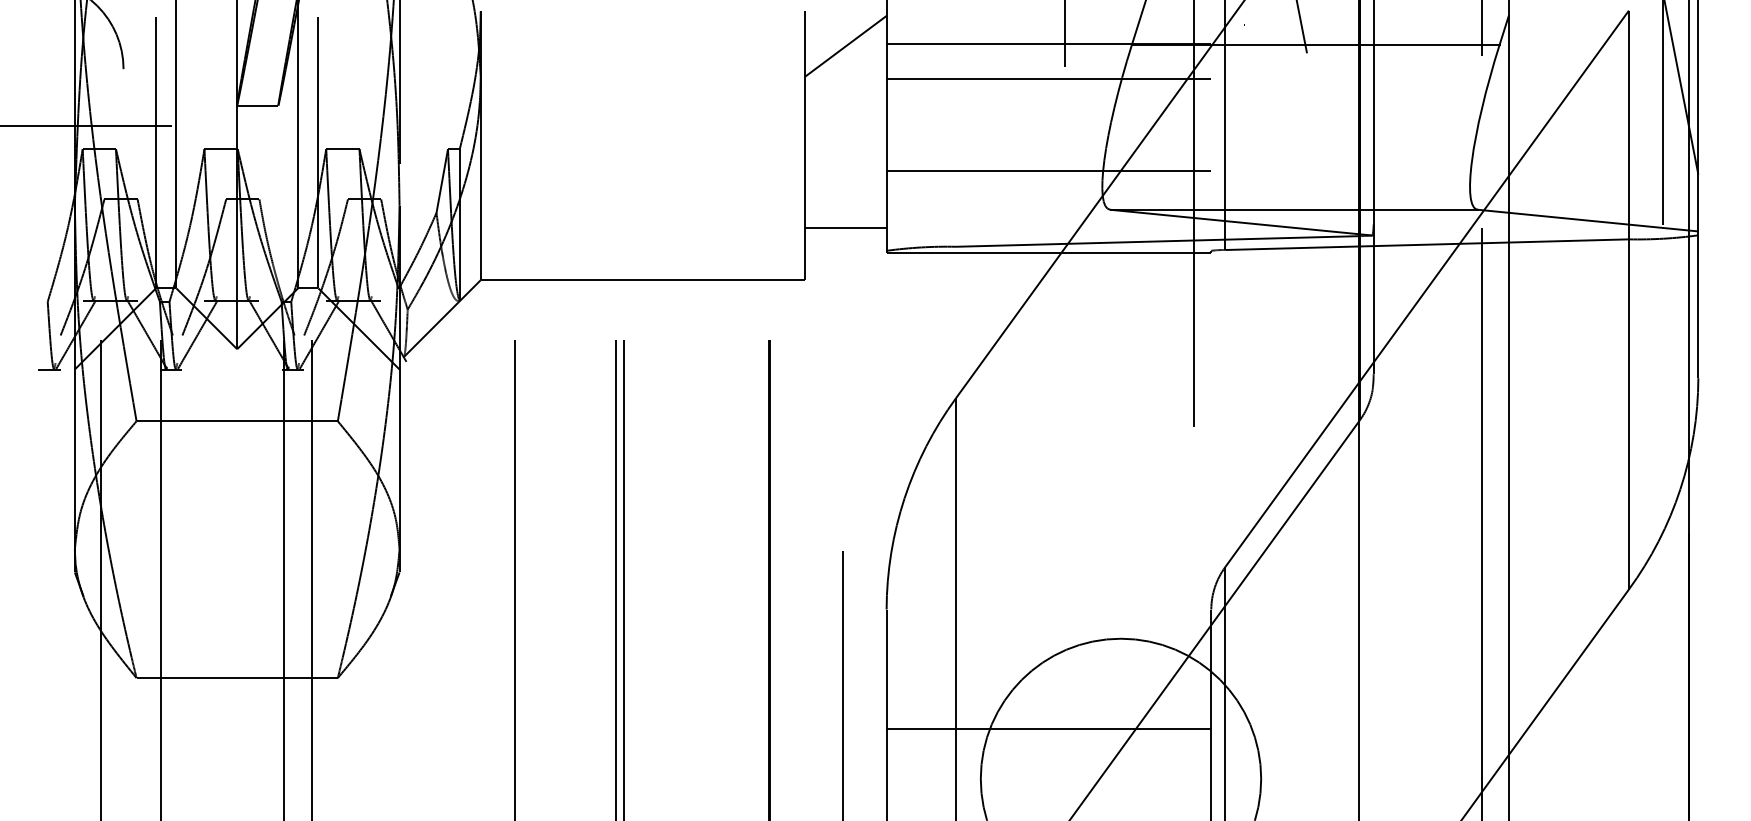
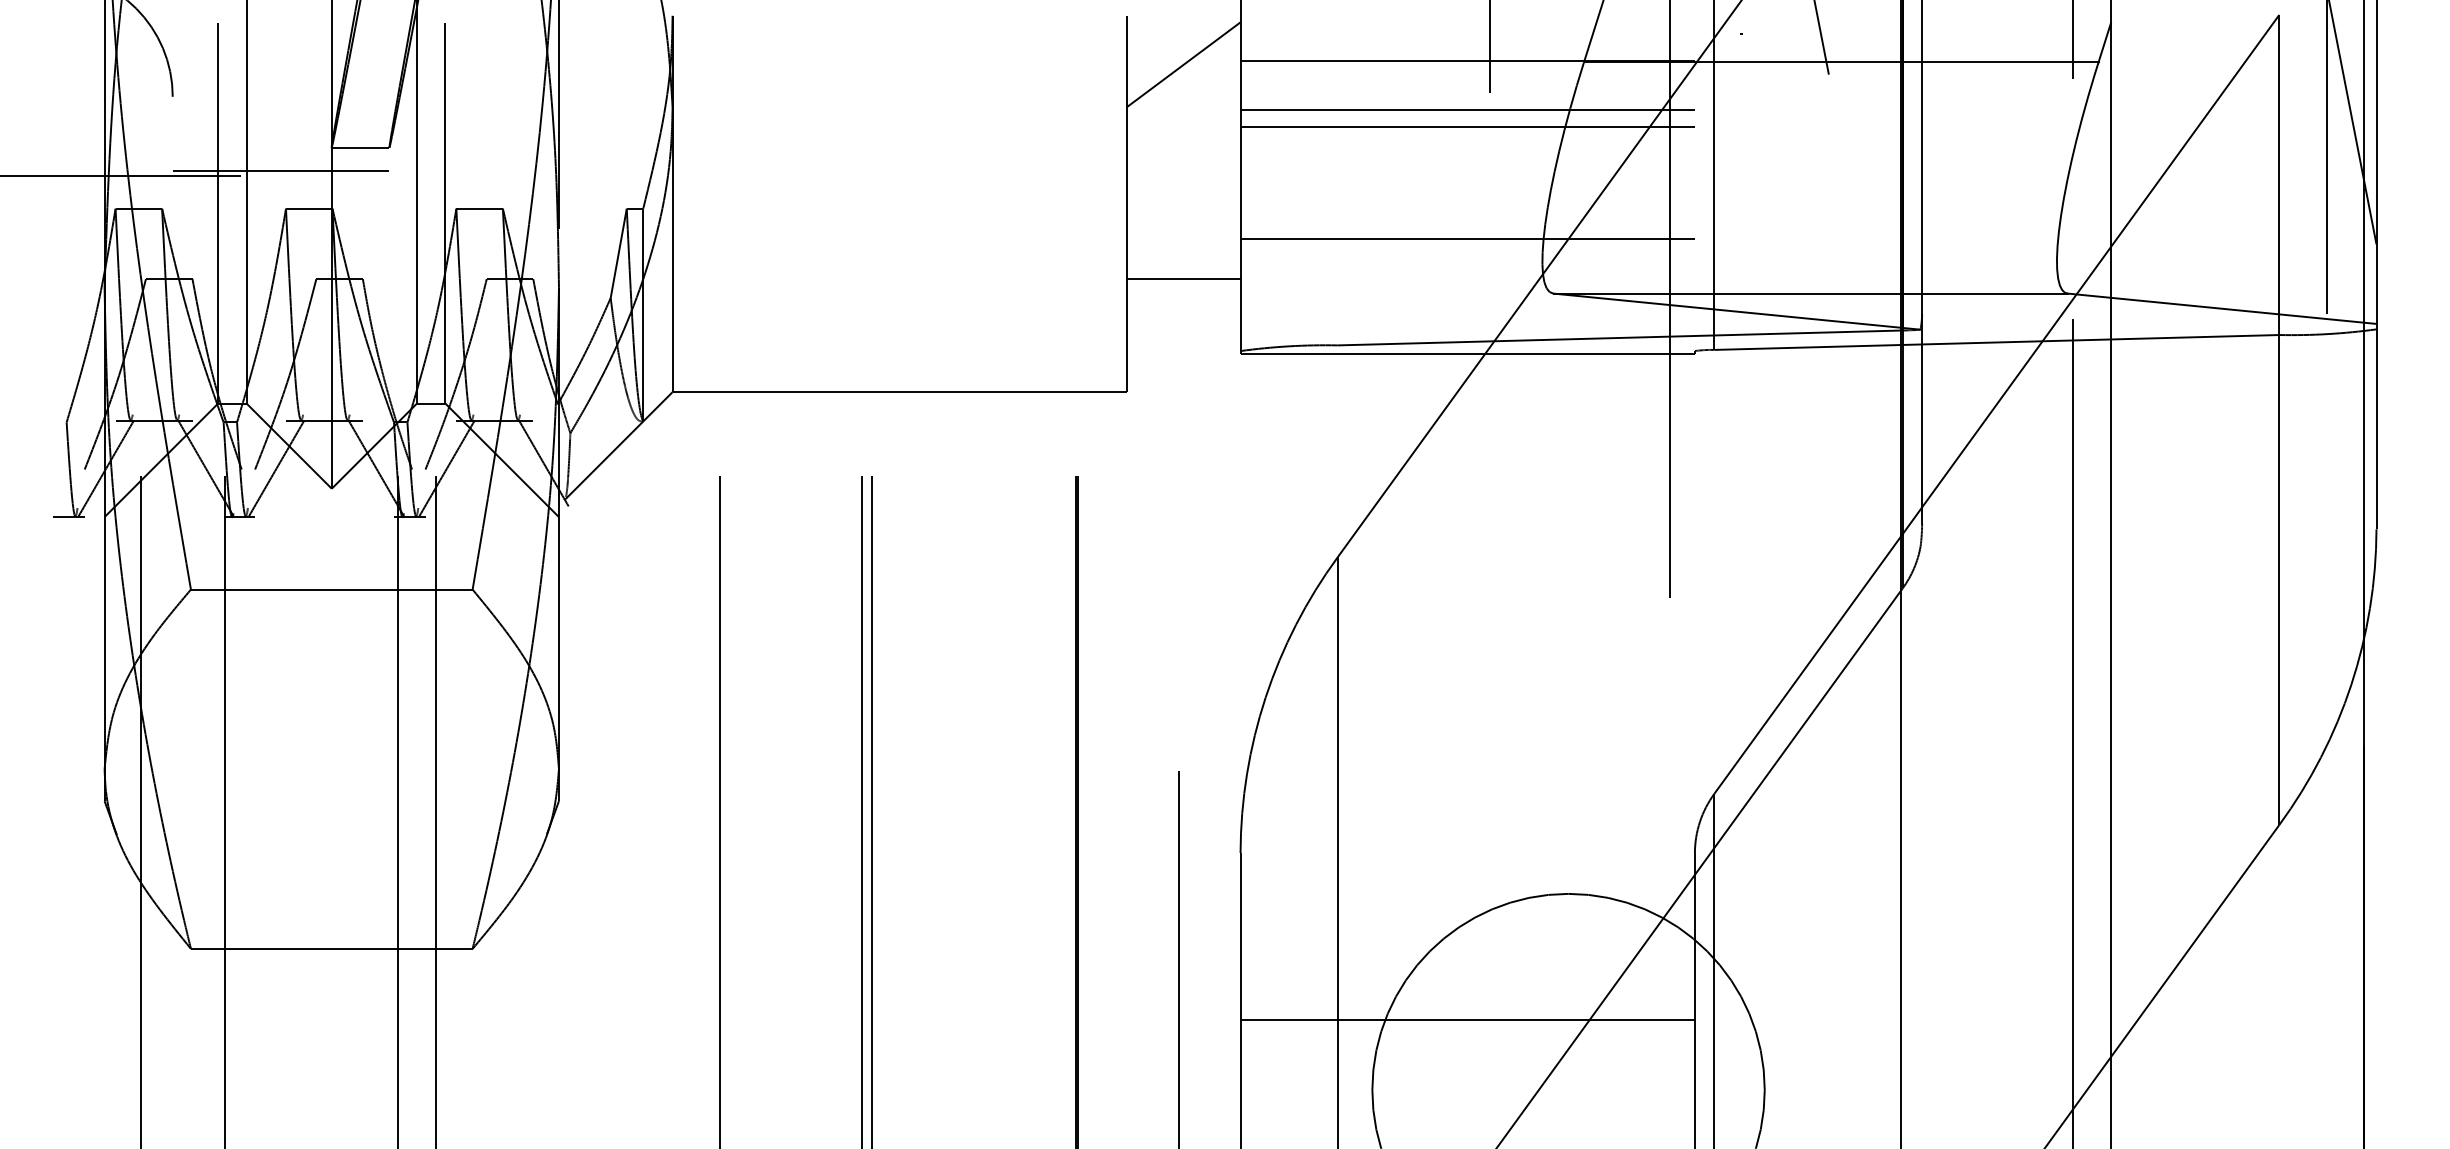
line: (1048, 90) -> (1467, 126), added
line: (200, 121) -> (280, 170), added
line: (845, 227) -> (1183, 278), moved

